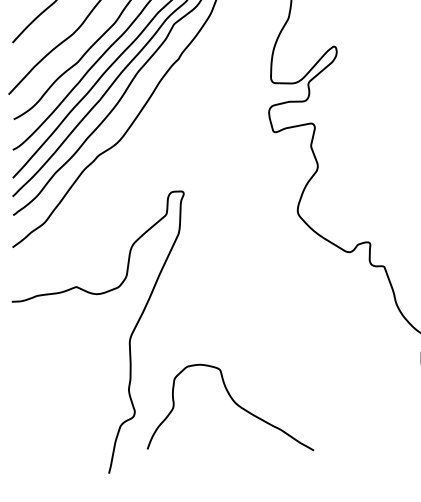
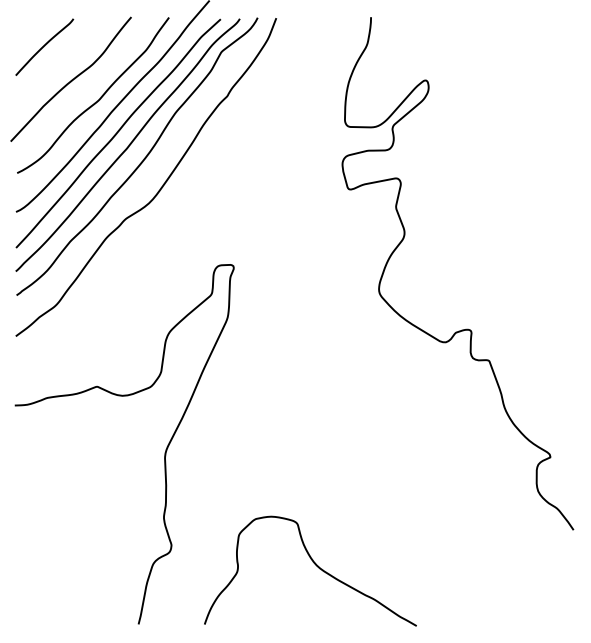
curve: (234, 403) -> (315, 565), moved

